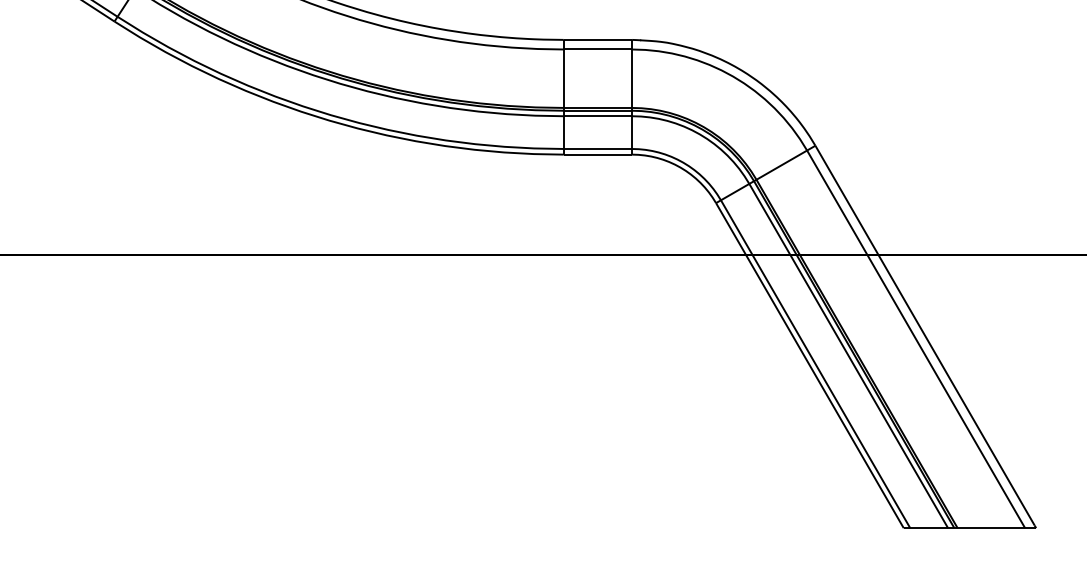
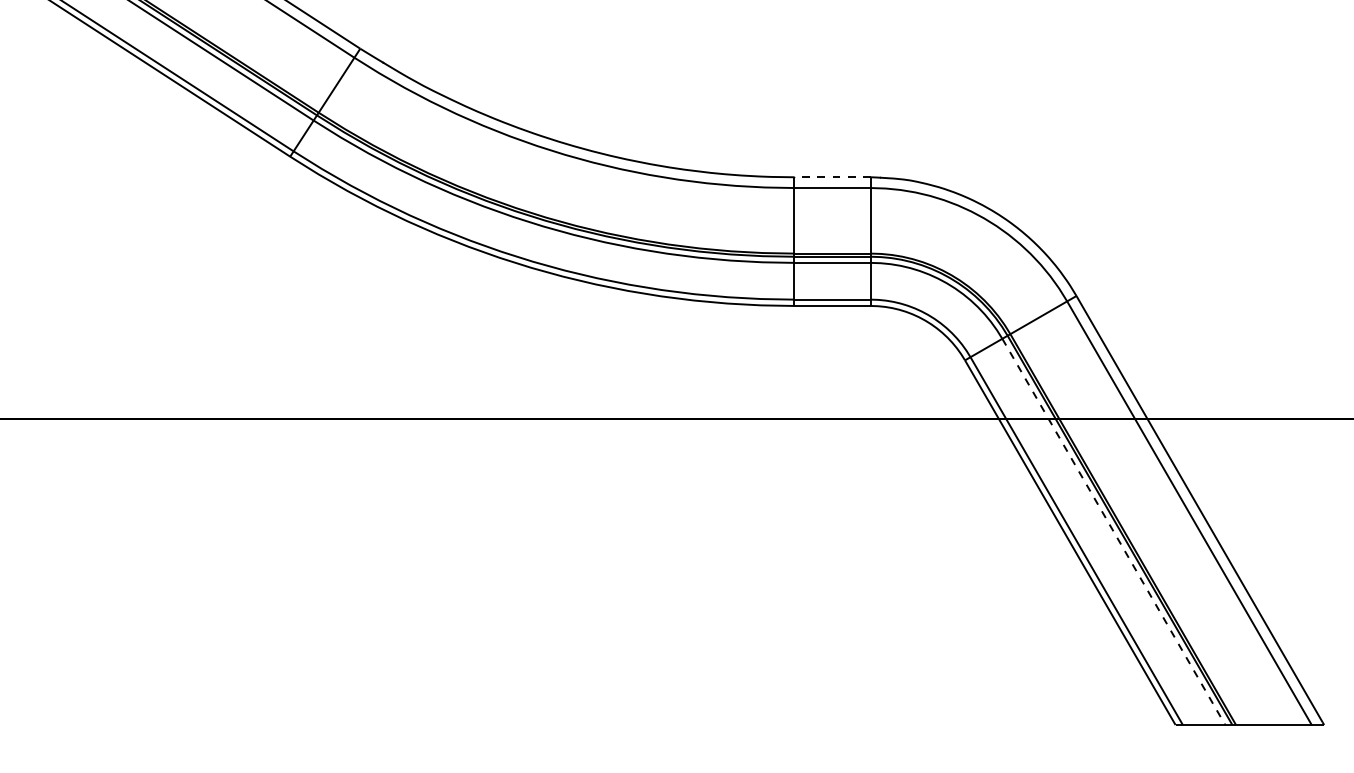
line: (597, 40) -> (832, 177), solid -> dashed
line: (848, 355) -> (1113, 531), solid -> dashed

